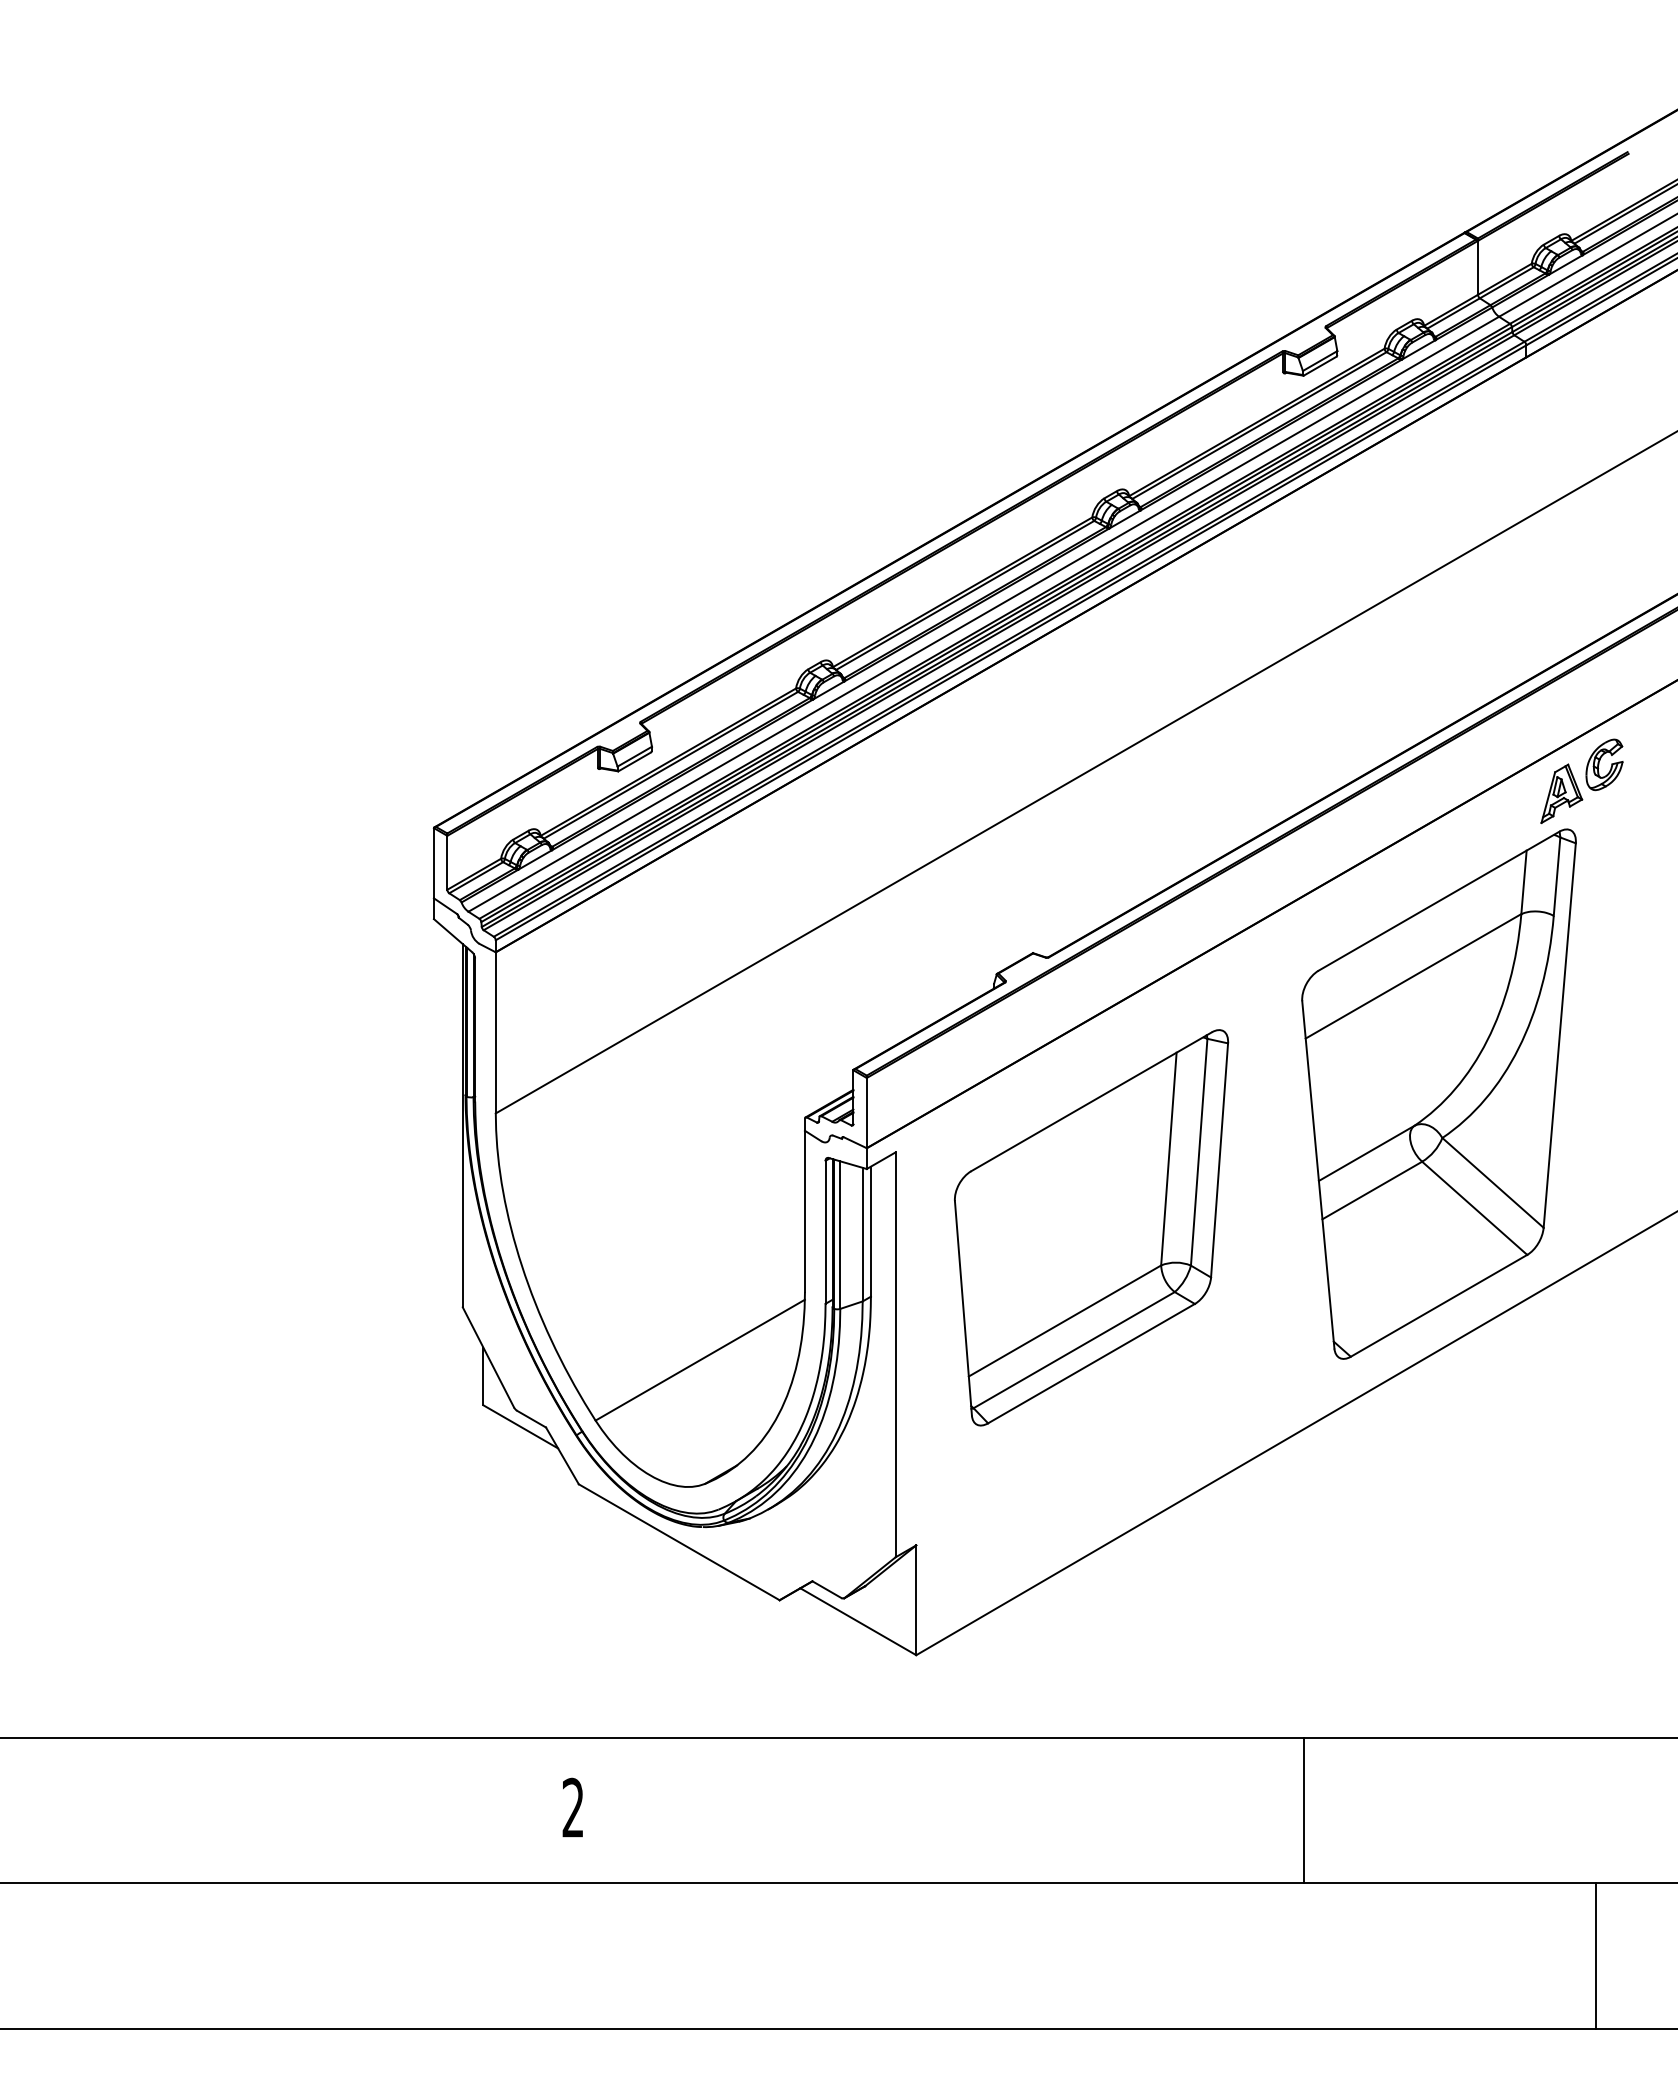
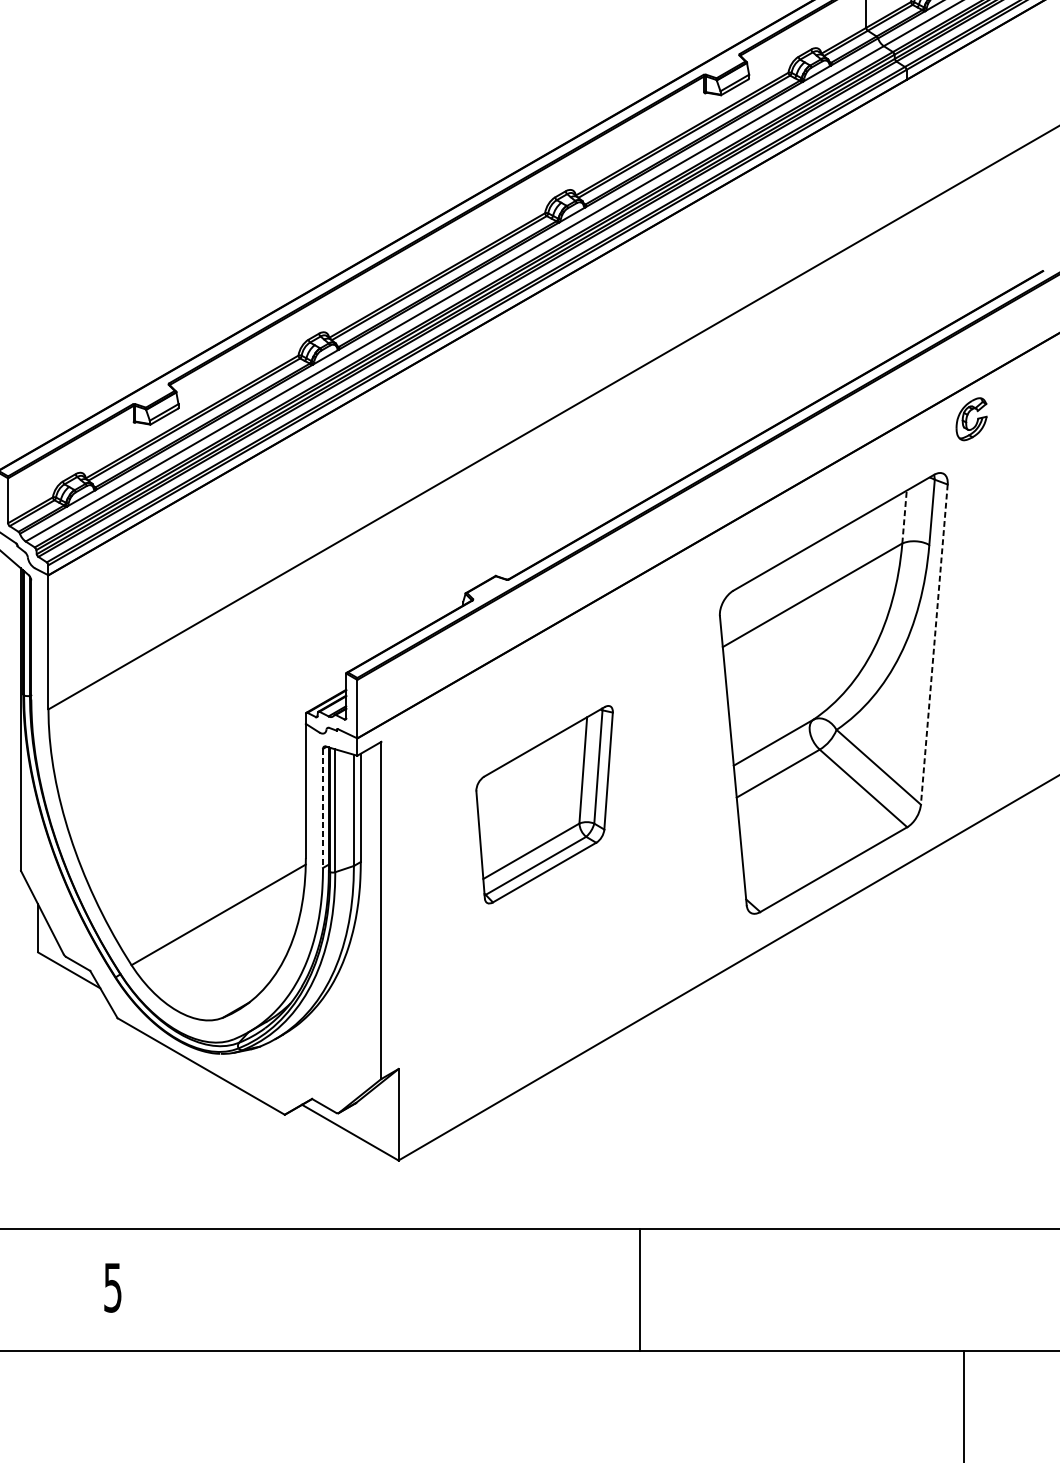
part: (1561, 793) -> (935, 443), removed
line: (1523, 882) -> (904, 517), solid -> dashed
line: (1559, 1035) -> (934, 644), solid -> dashed
part: (1091, 1227) -> (544, 804), size x0.6
line: (825, 1232) -> (322, 808), solid -> dashed
text: (572, 1807) -> (112, 1287), 2 -> 5
line: (1304, 1810) -> (640, 1289), moved

